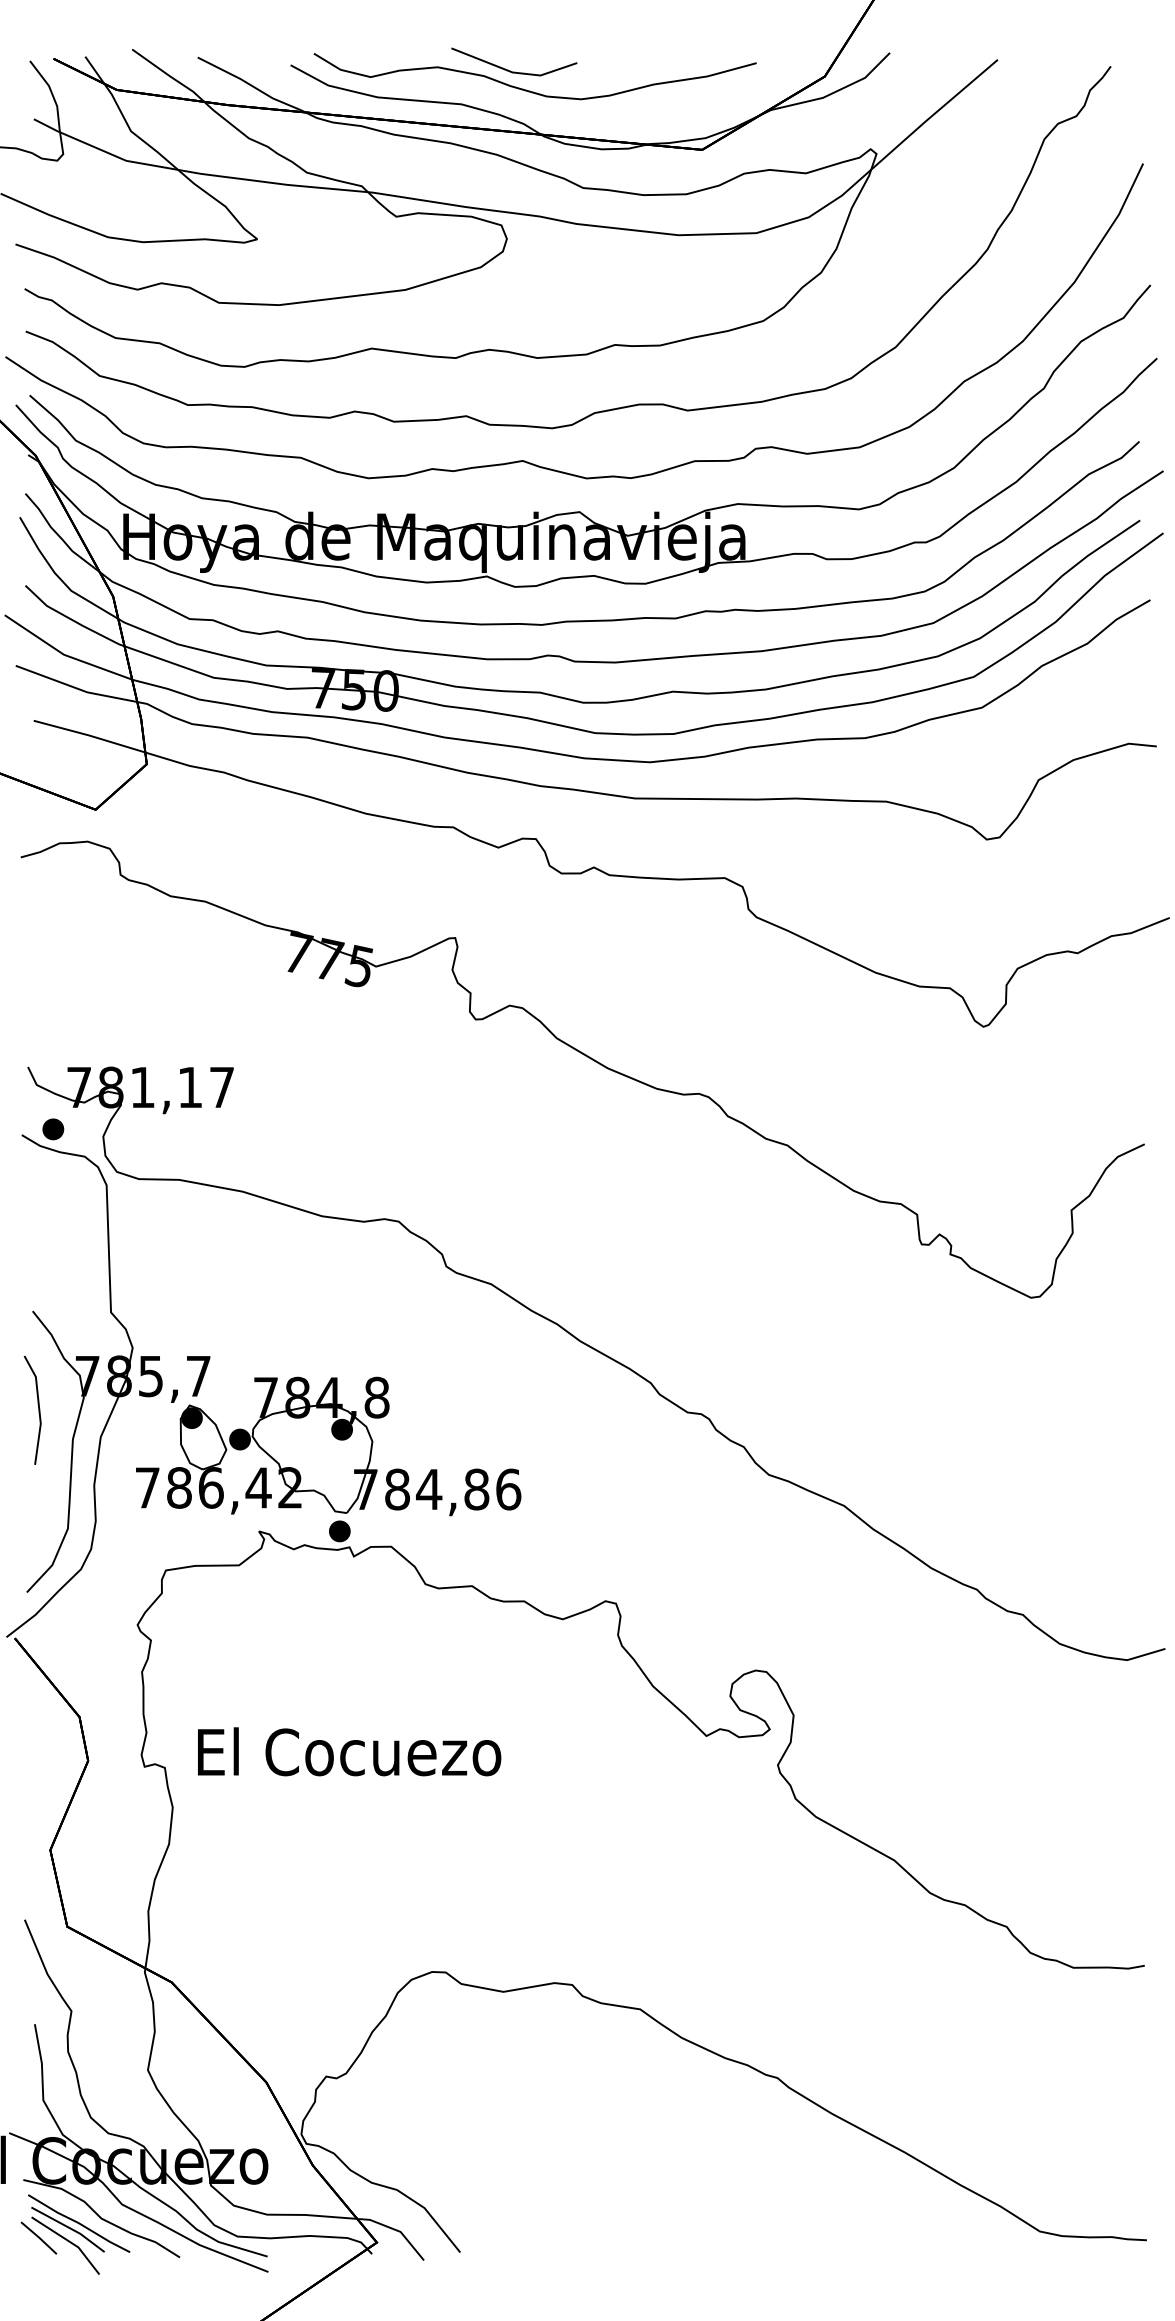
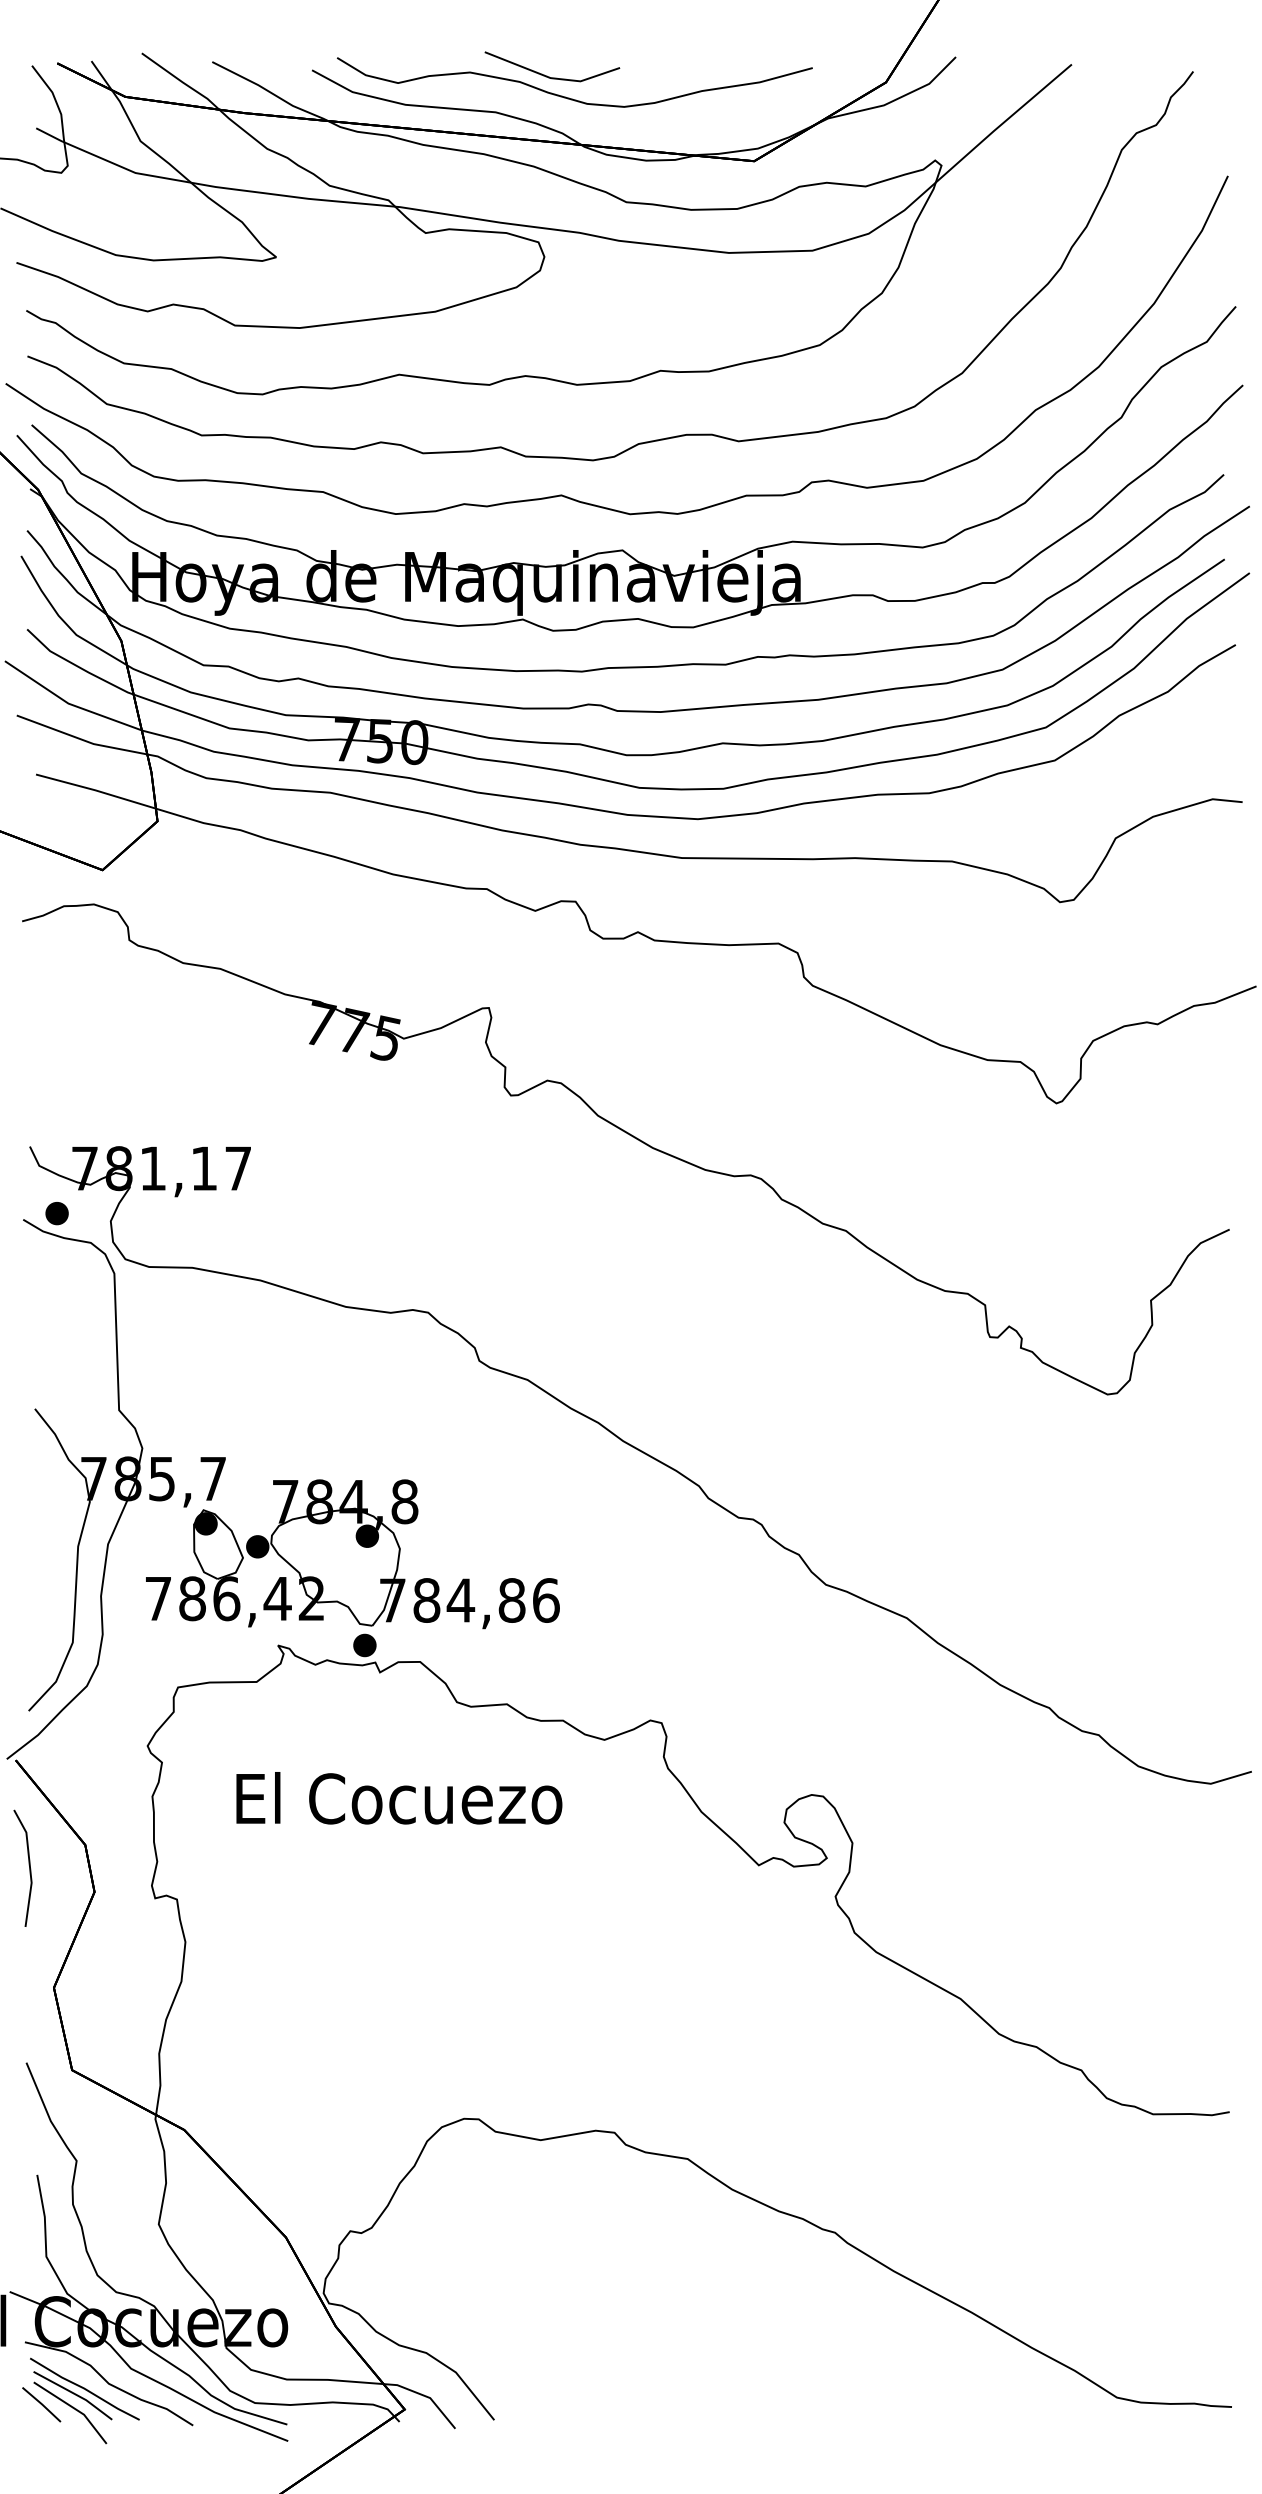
line: (37, 1407) -> (28, 1865), moved
text: (349, 1752) -> (399, 1798), moved

